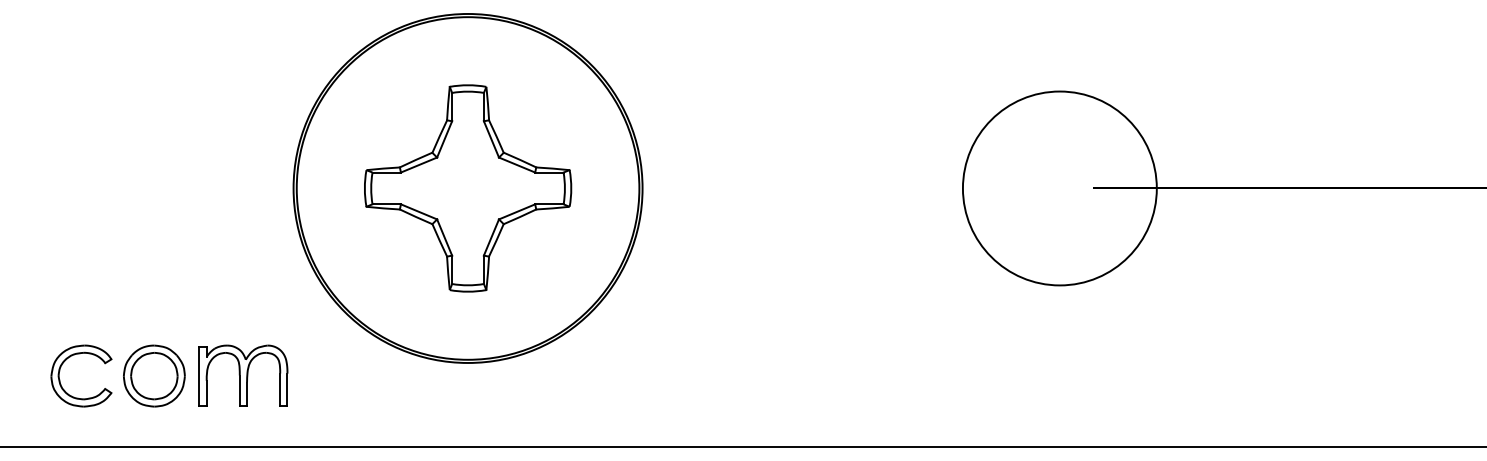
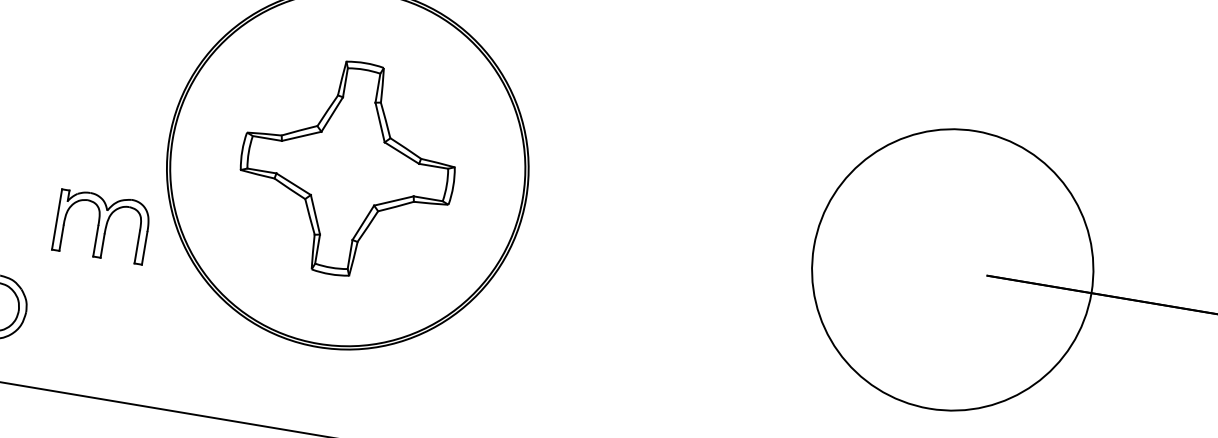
circle: (1059, 188) -> (952, 269), size x1.4
part: (243, 375) -> (102, 226), moved

